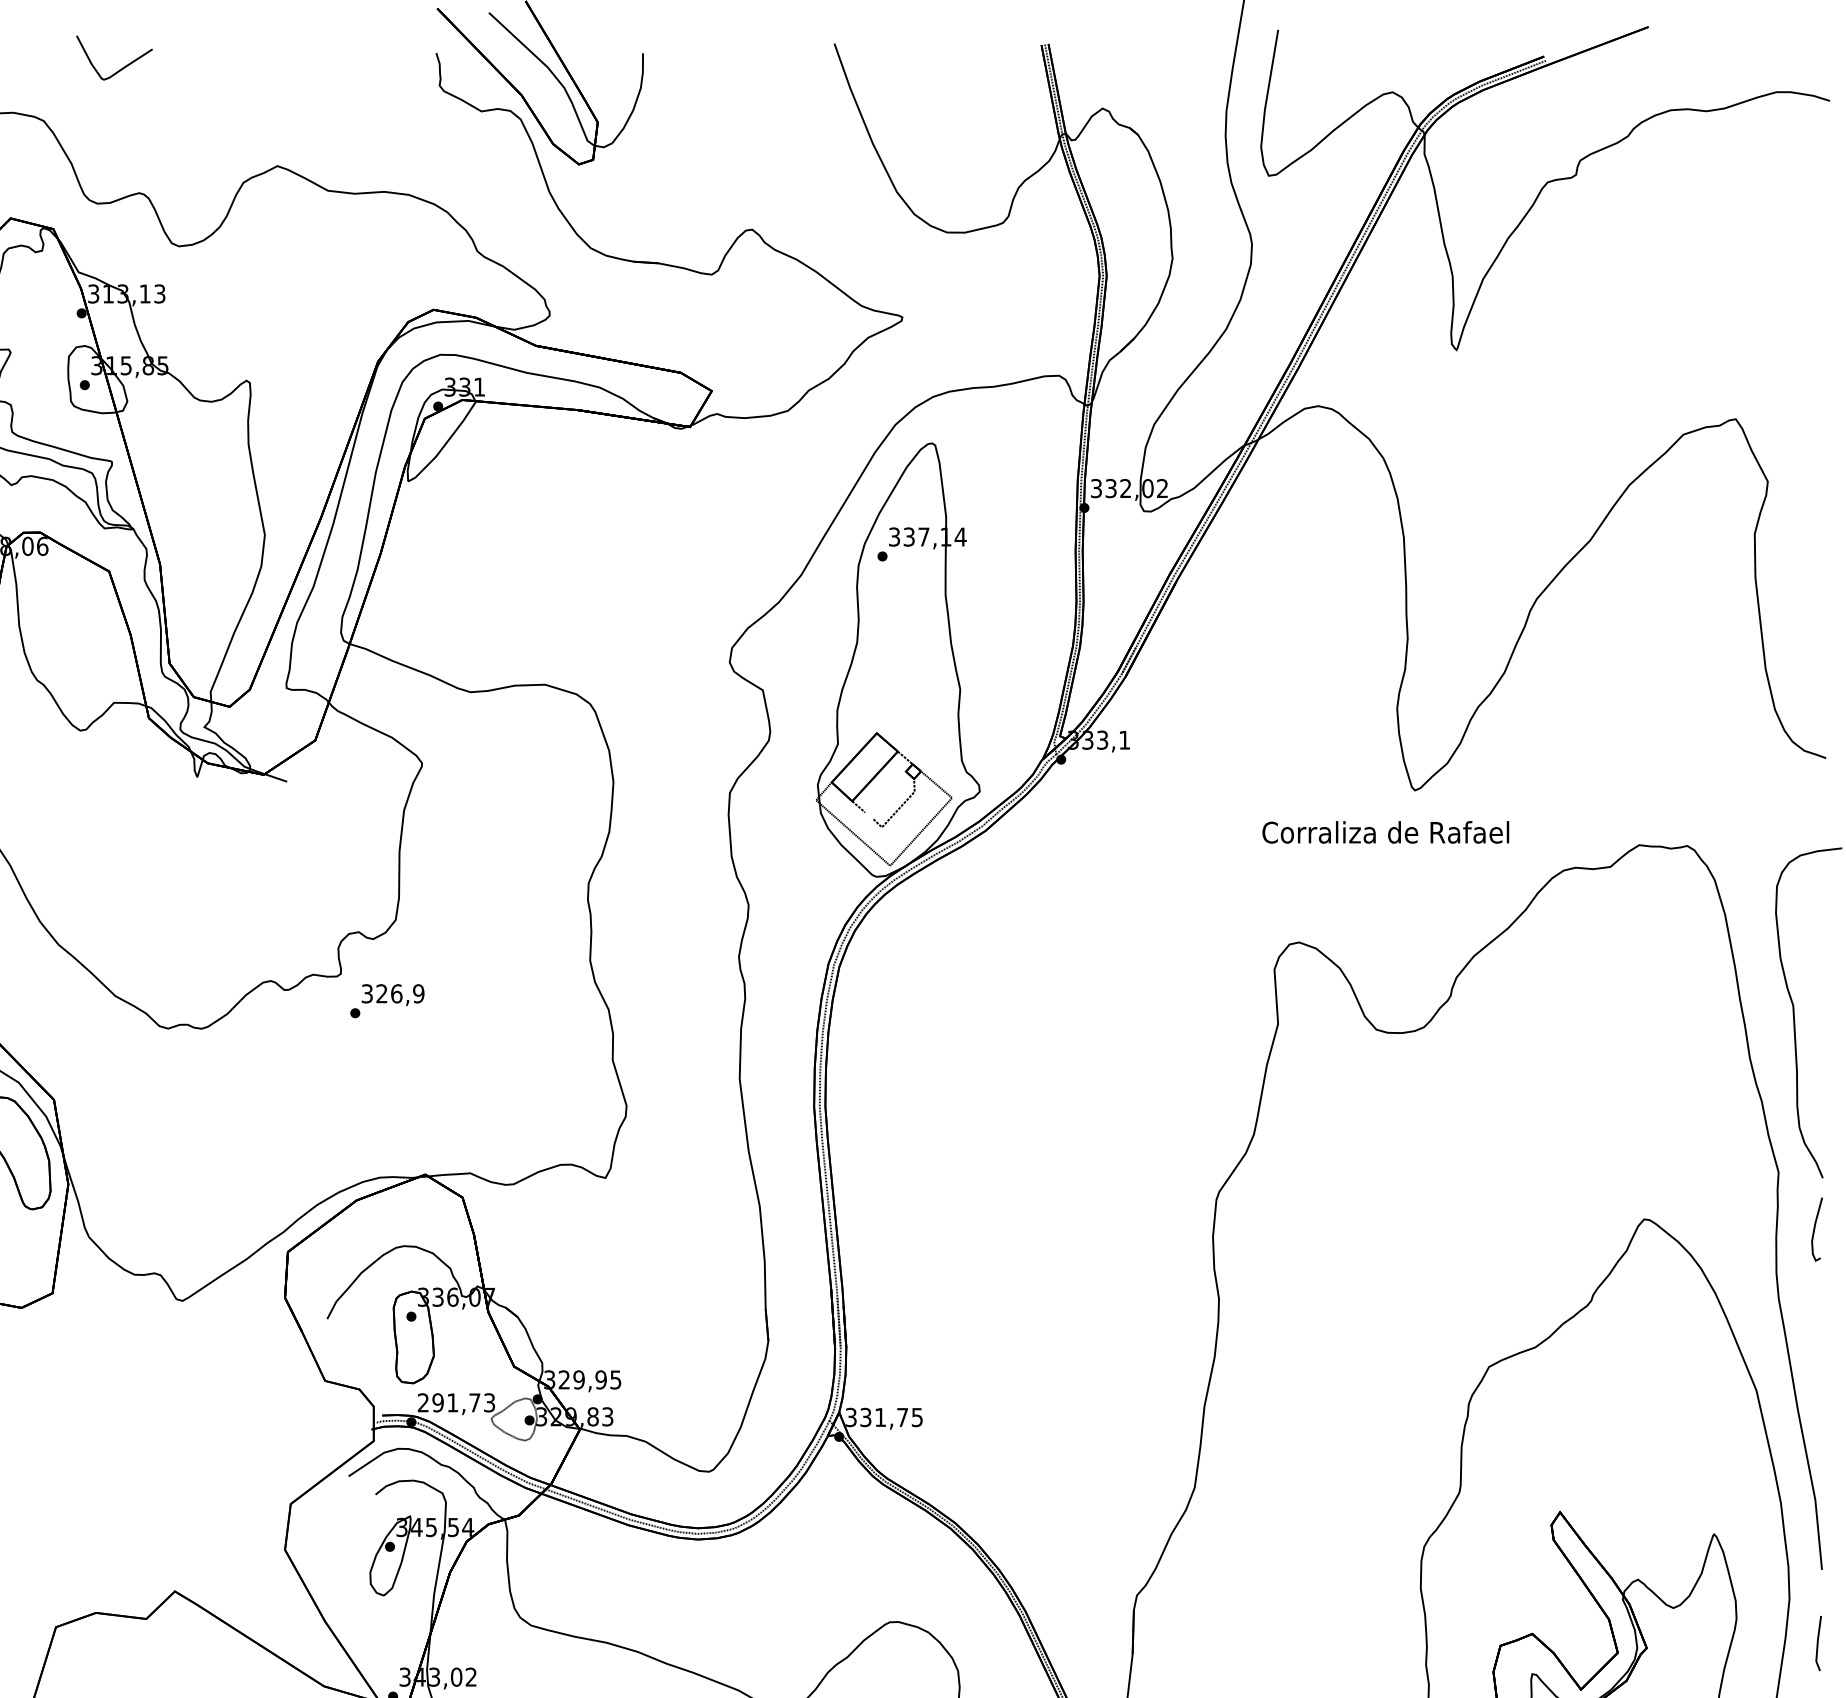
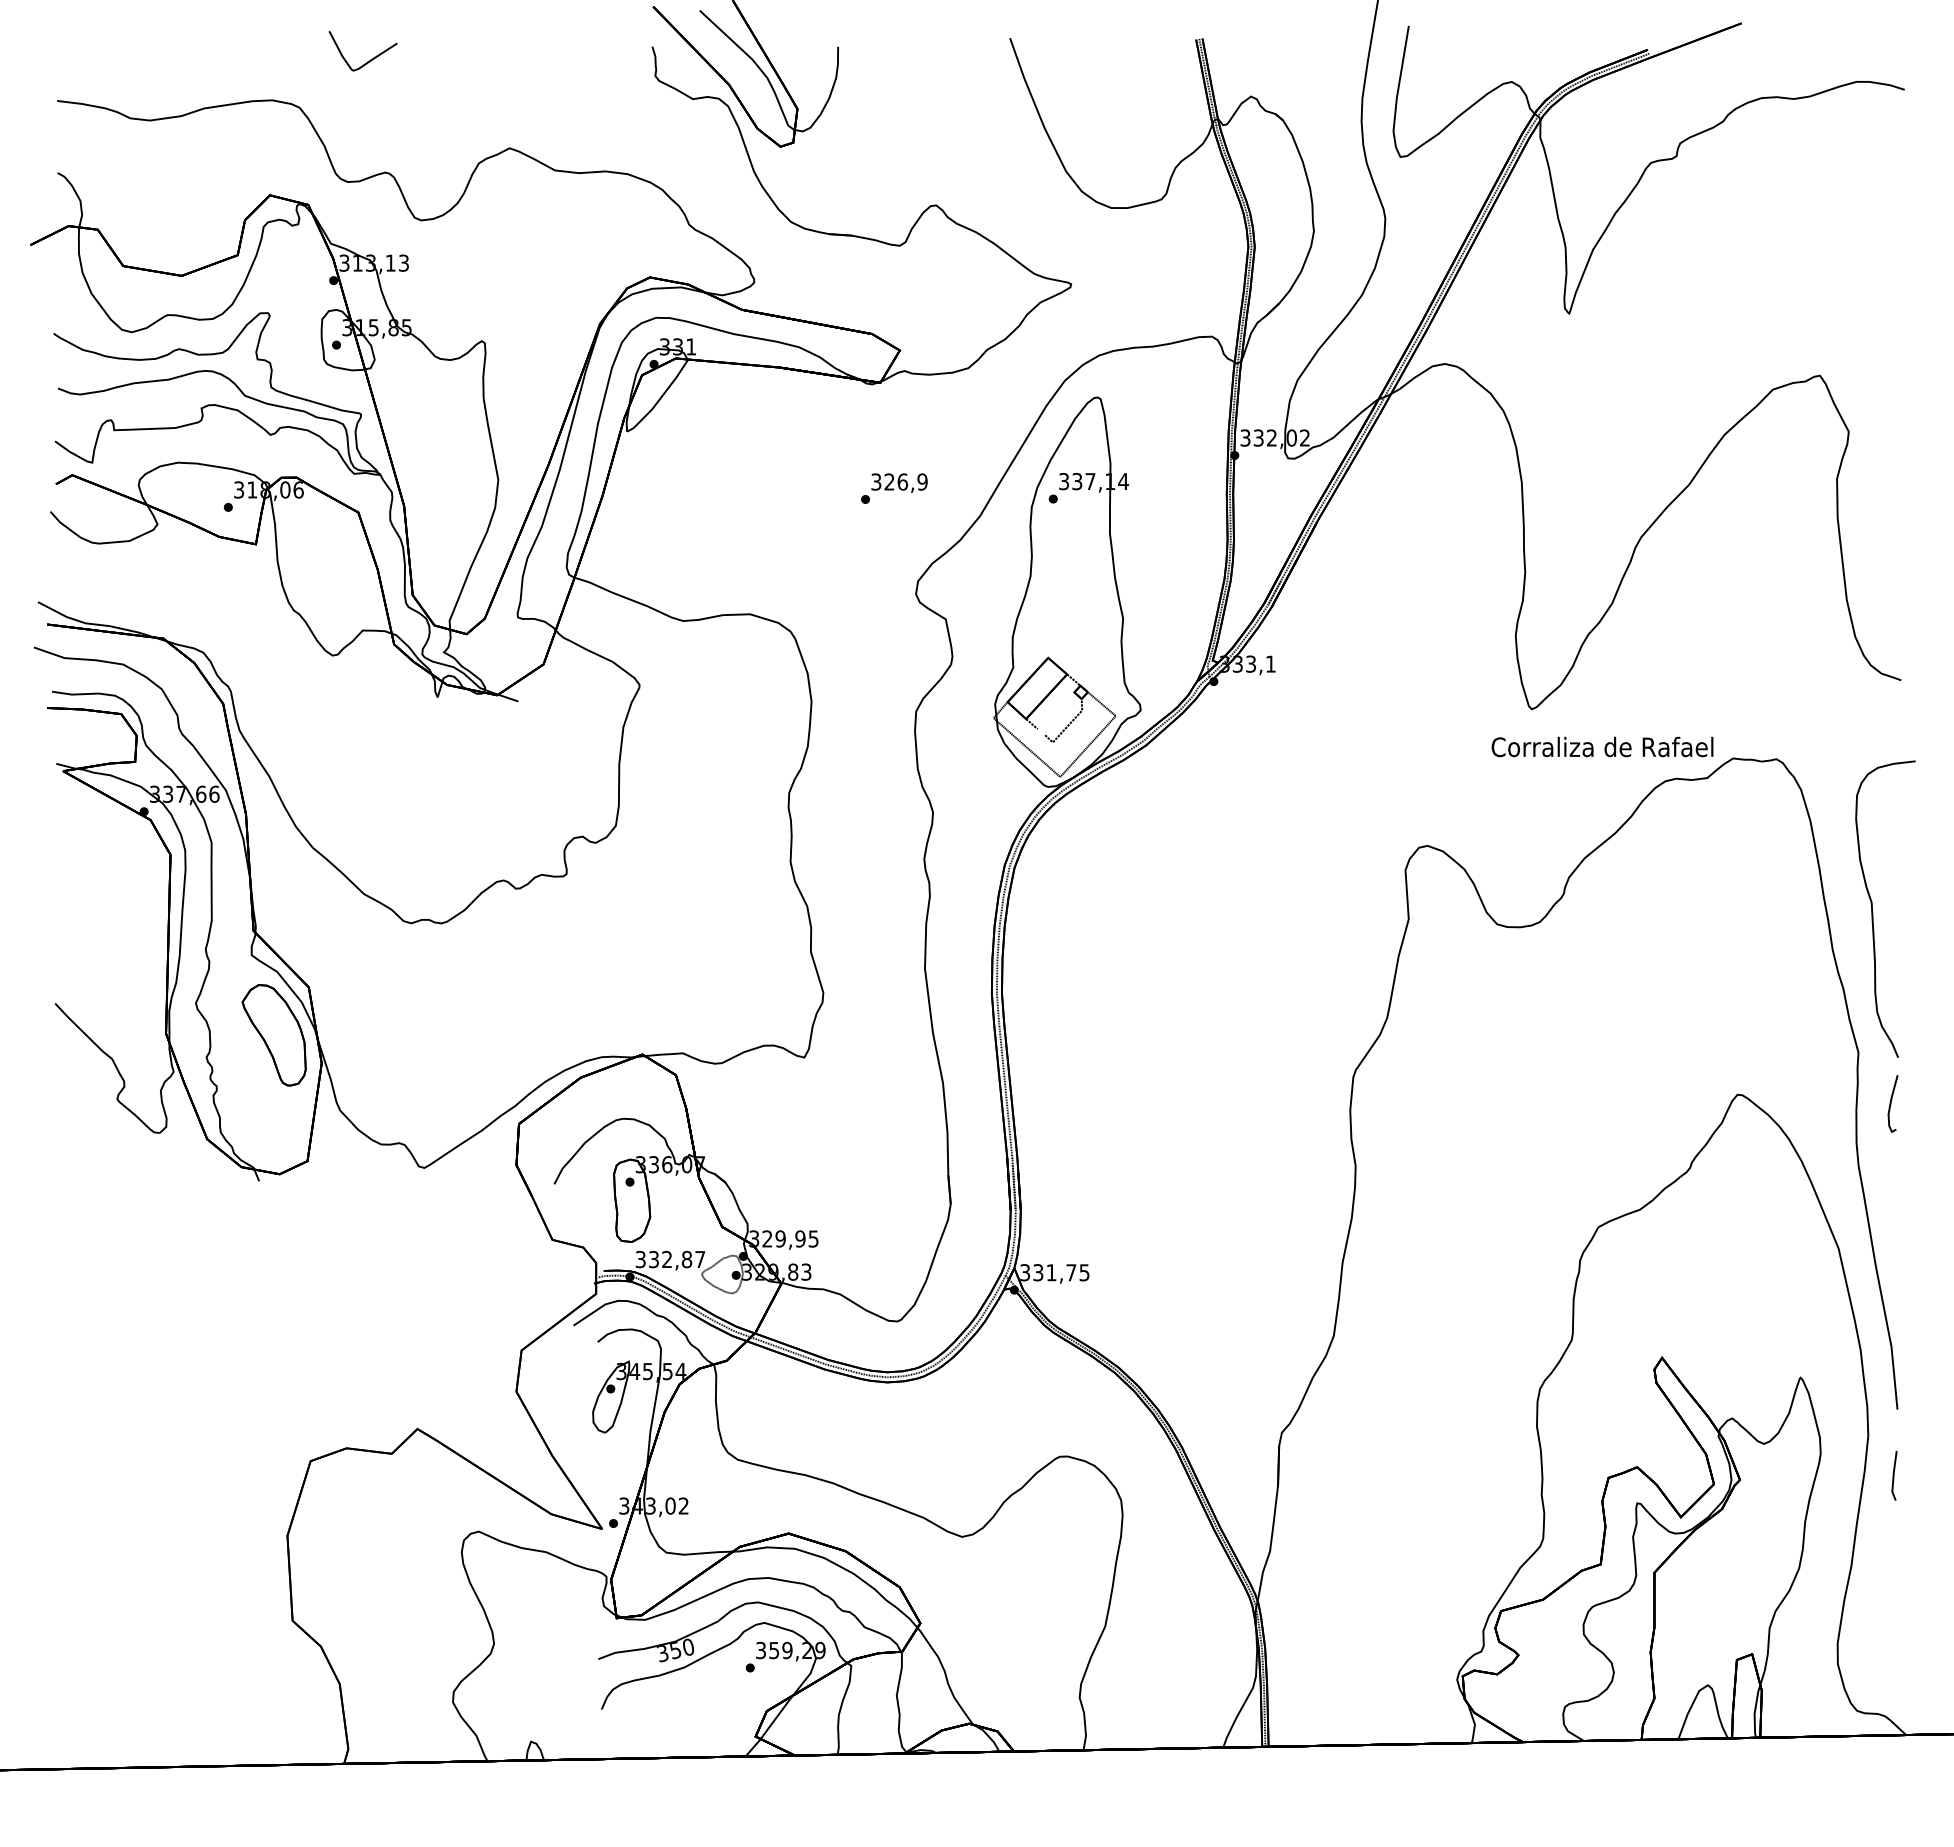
text: (1385, 831) -> (1602, 746), moved
text: (387, 1001) -> (894, 488), moved
text: (456, 1402) -> (670, 1259), 291,73 -> 332,87

